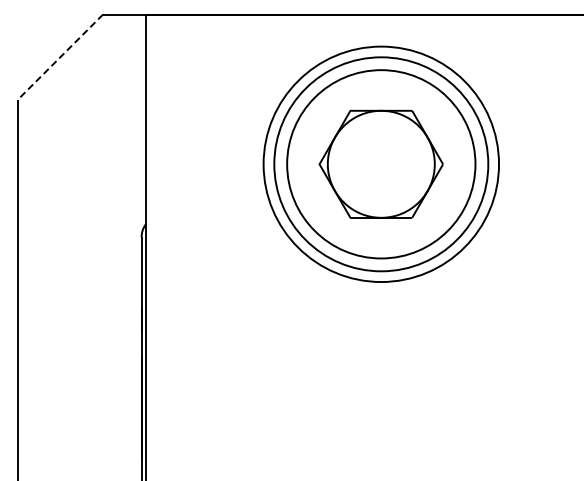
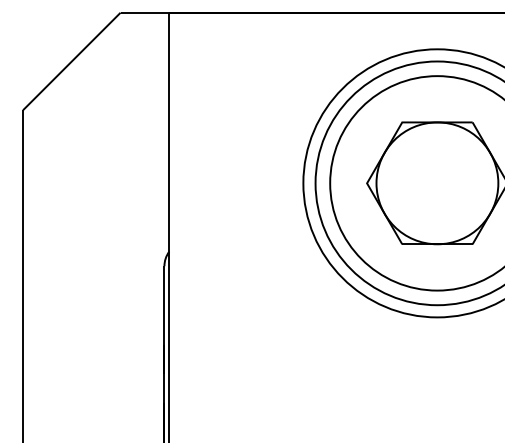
line: (60, 57) -> (72, 61), dashed -> solid

